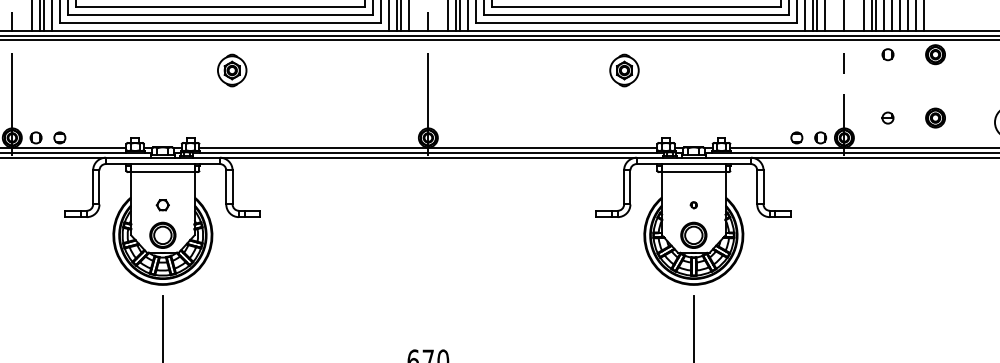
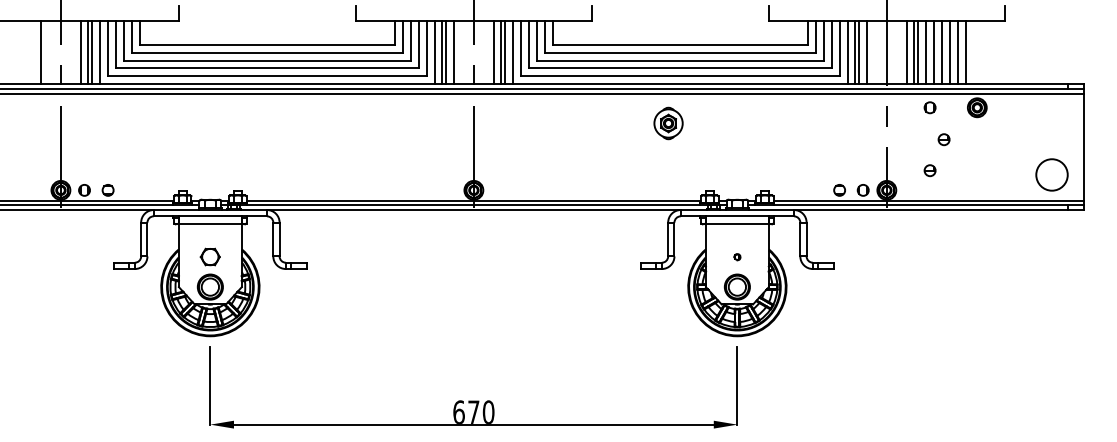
part: (232, 70) -> (279, 123), removed
part: (901, 86) -> (943, 139), added
part: (935, 117) -> (977, 170), removed
part: (163, 205) -> (210, 257), size x1.6

